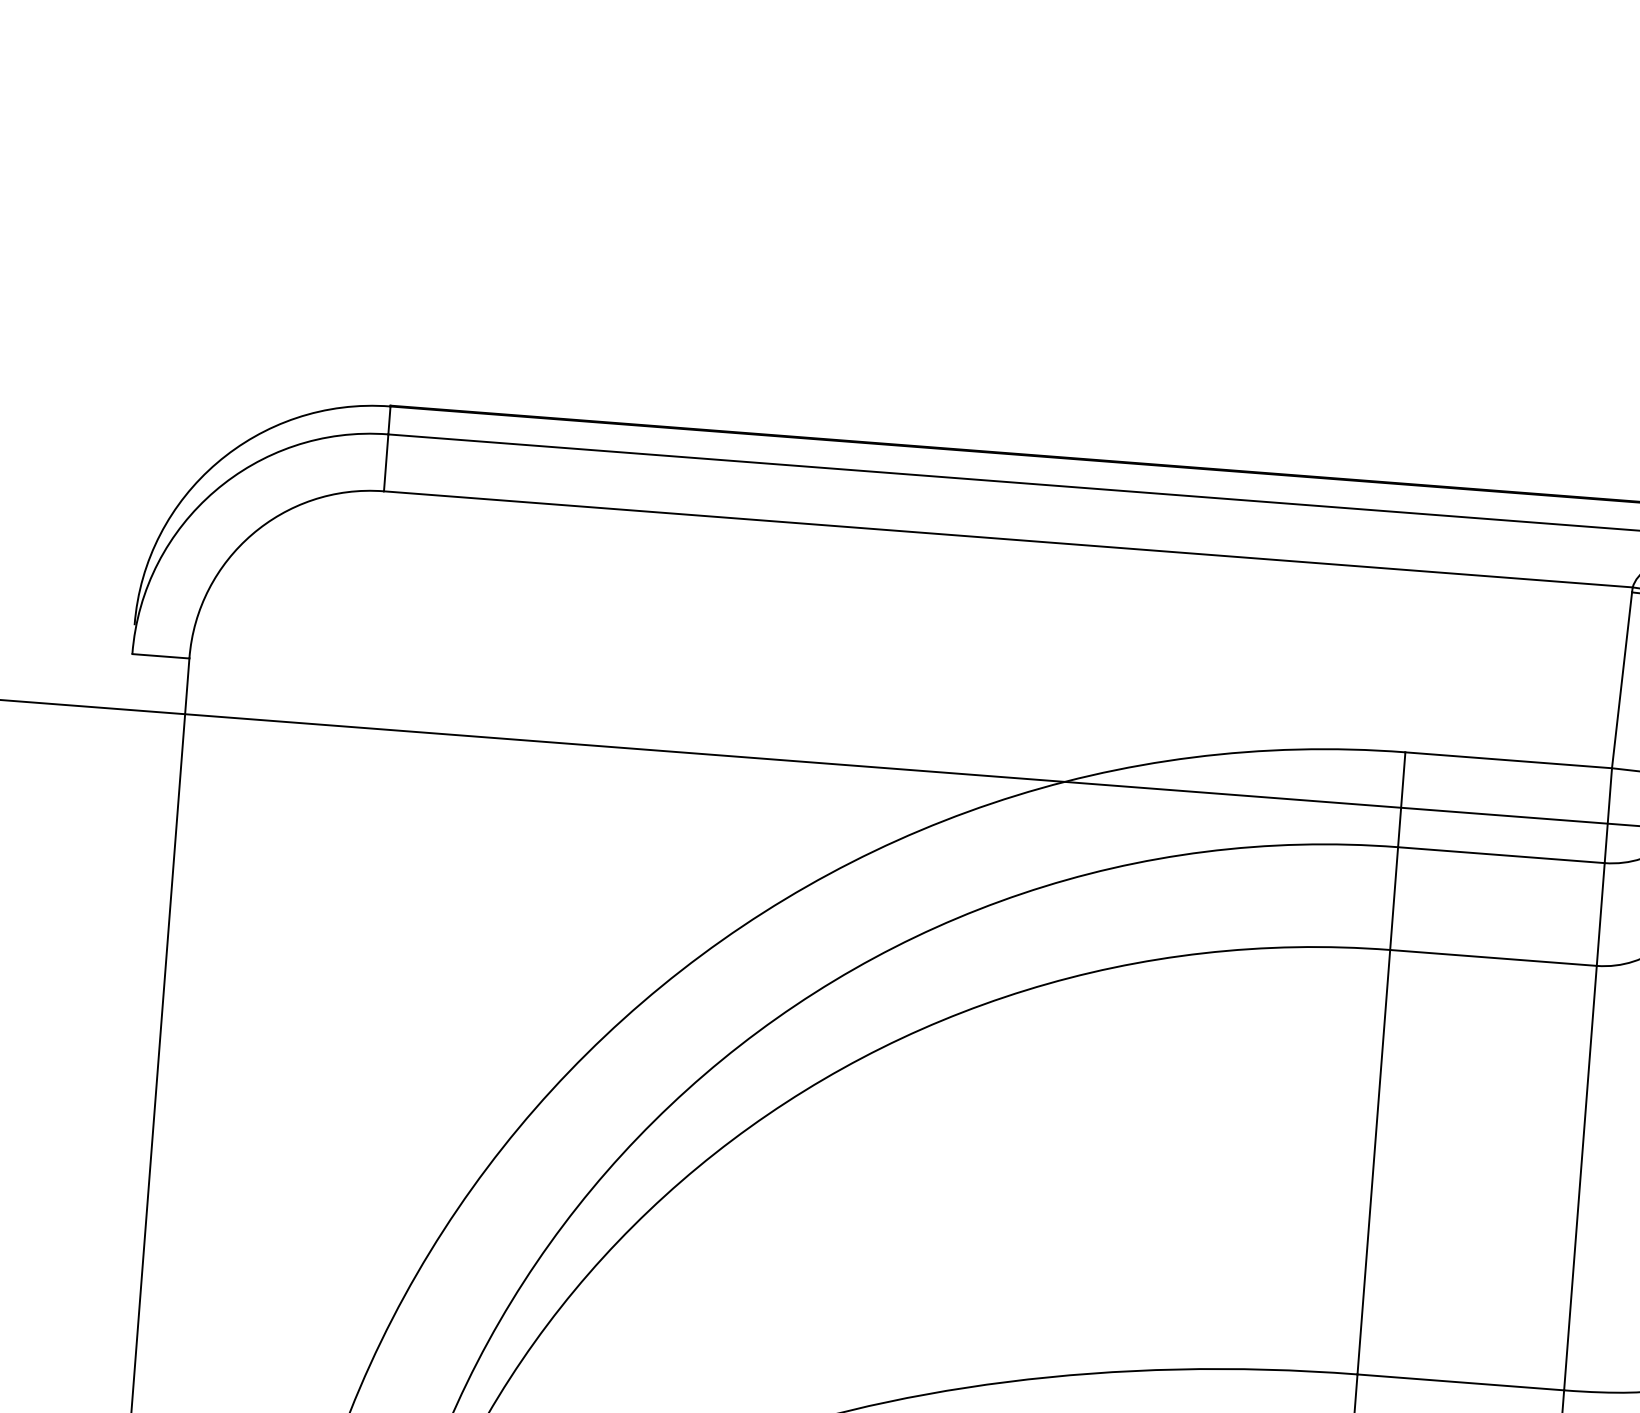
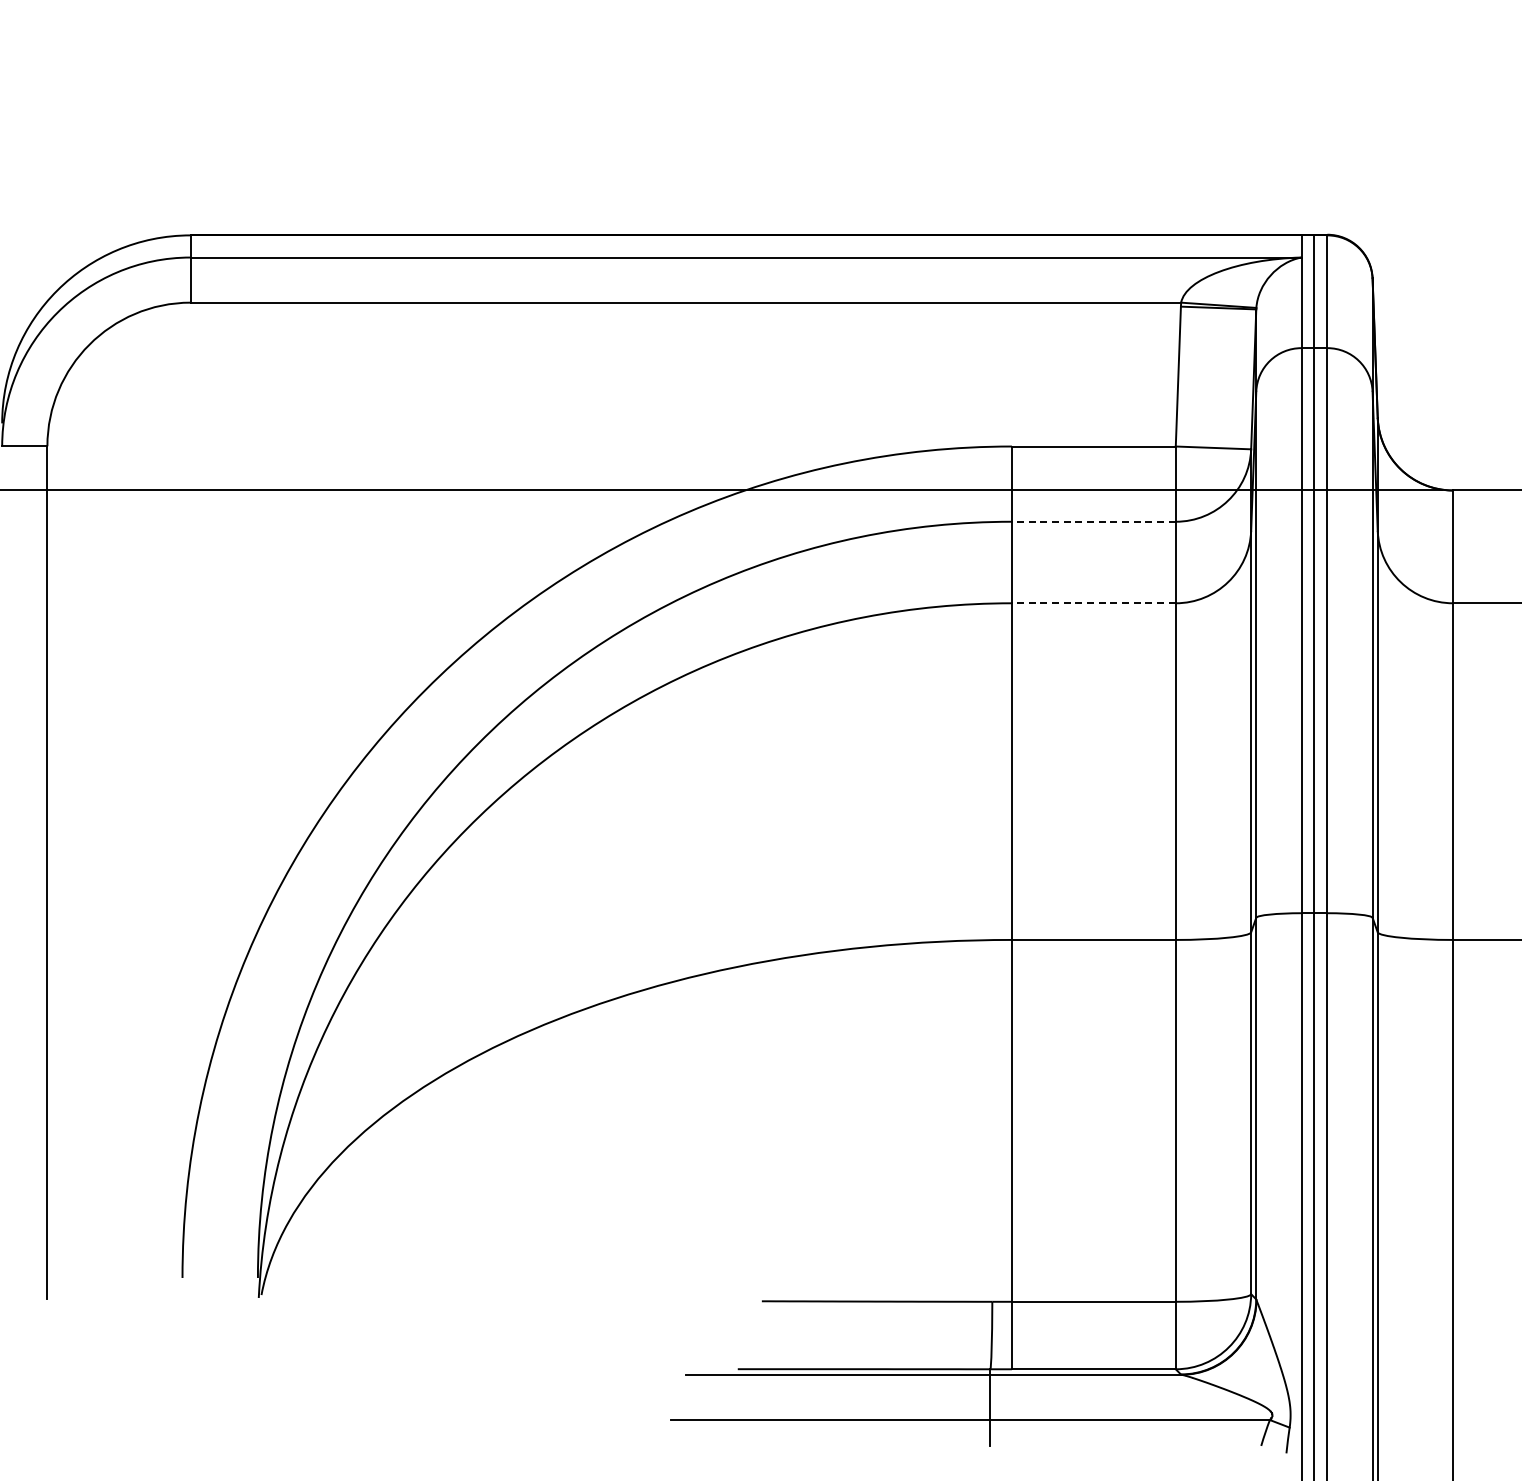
line: (1500, 854) -> (1093, 521), solid -> dashed
line: (1493, 958) -> (1093, 603), solid -> dashed

